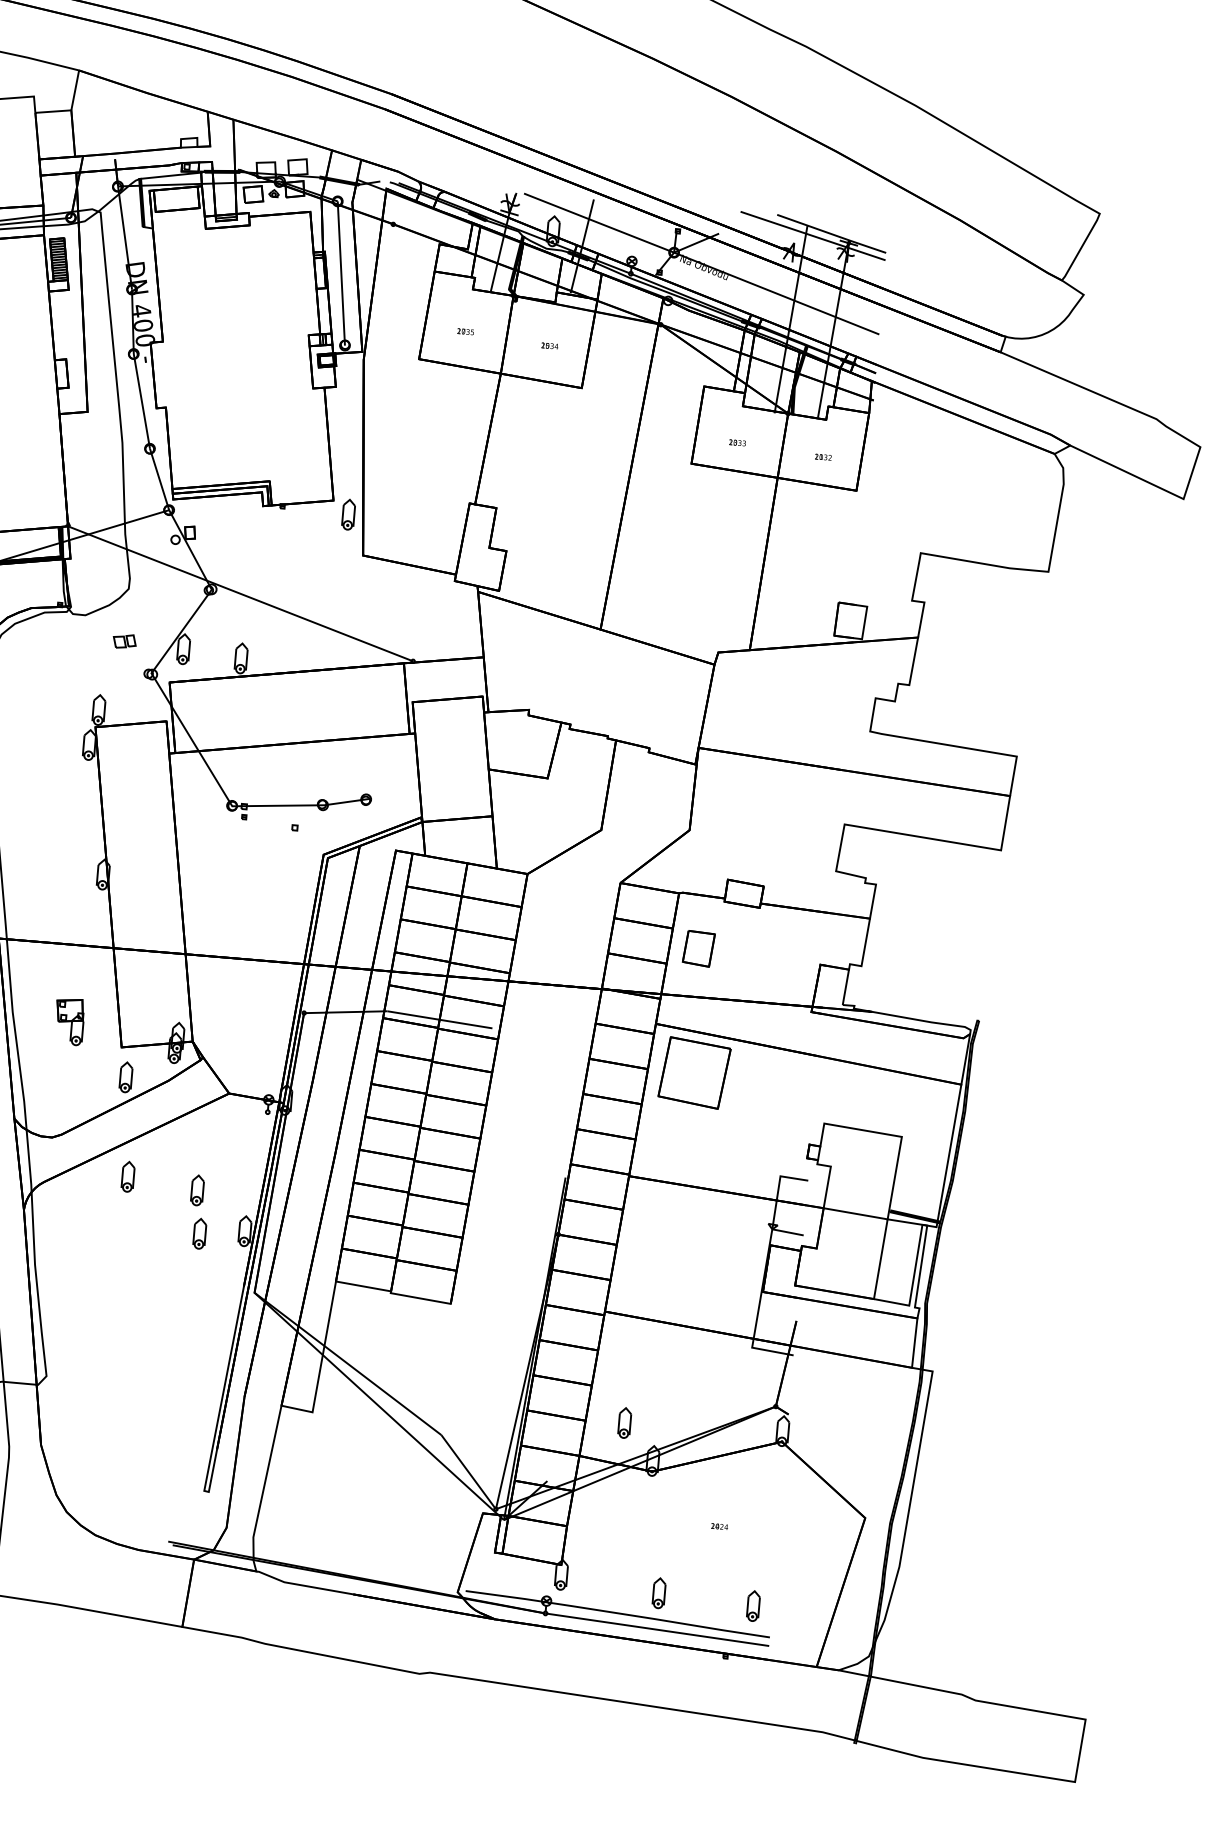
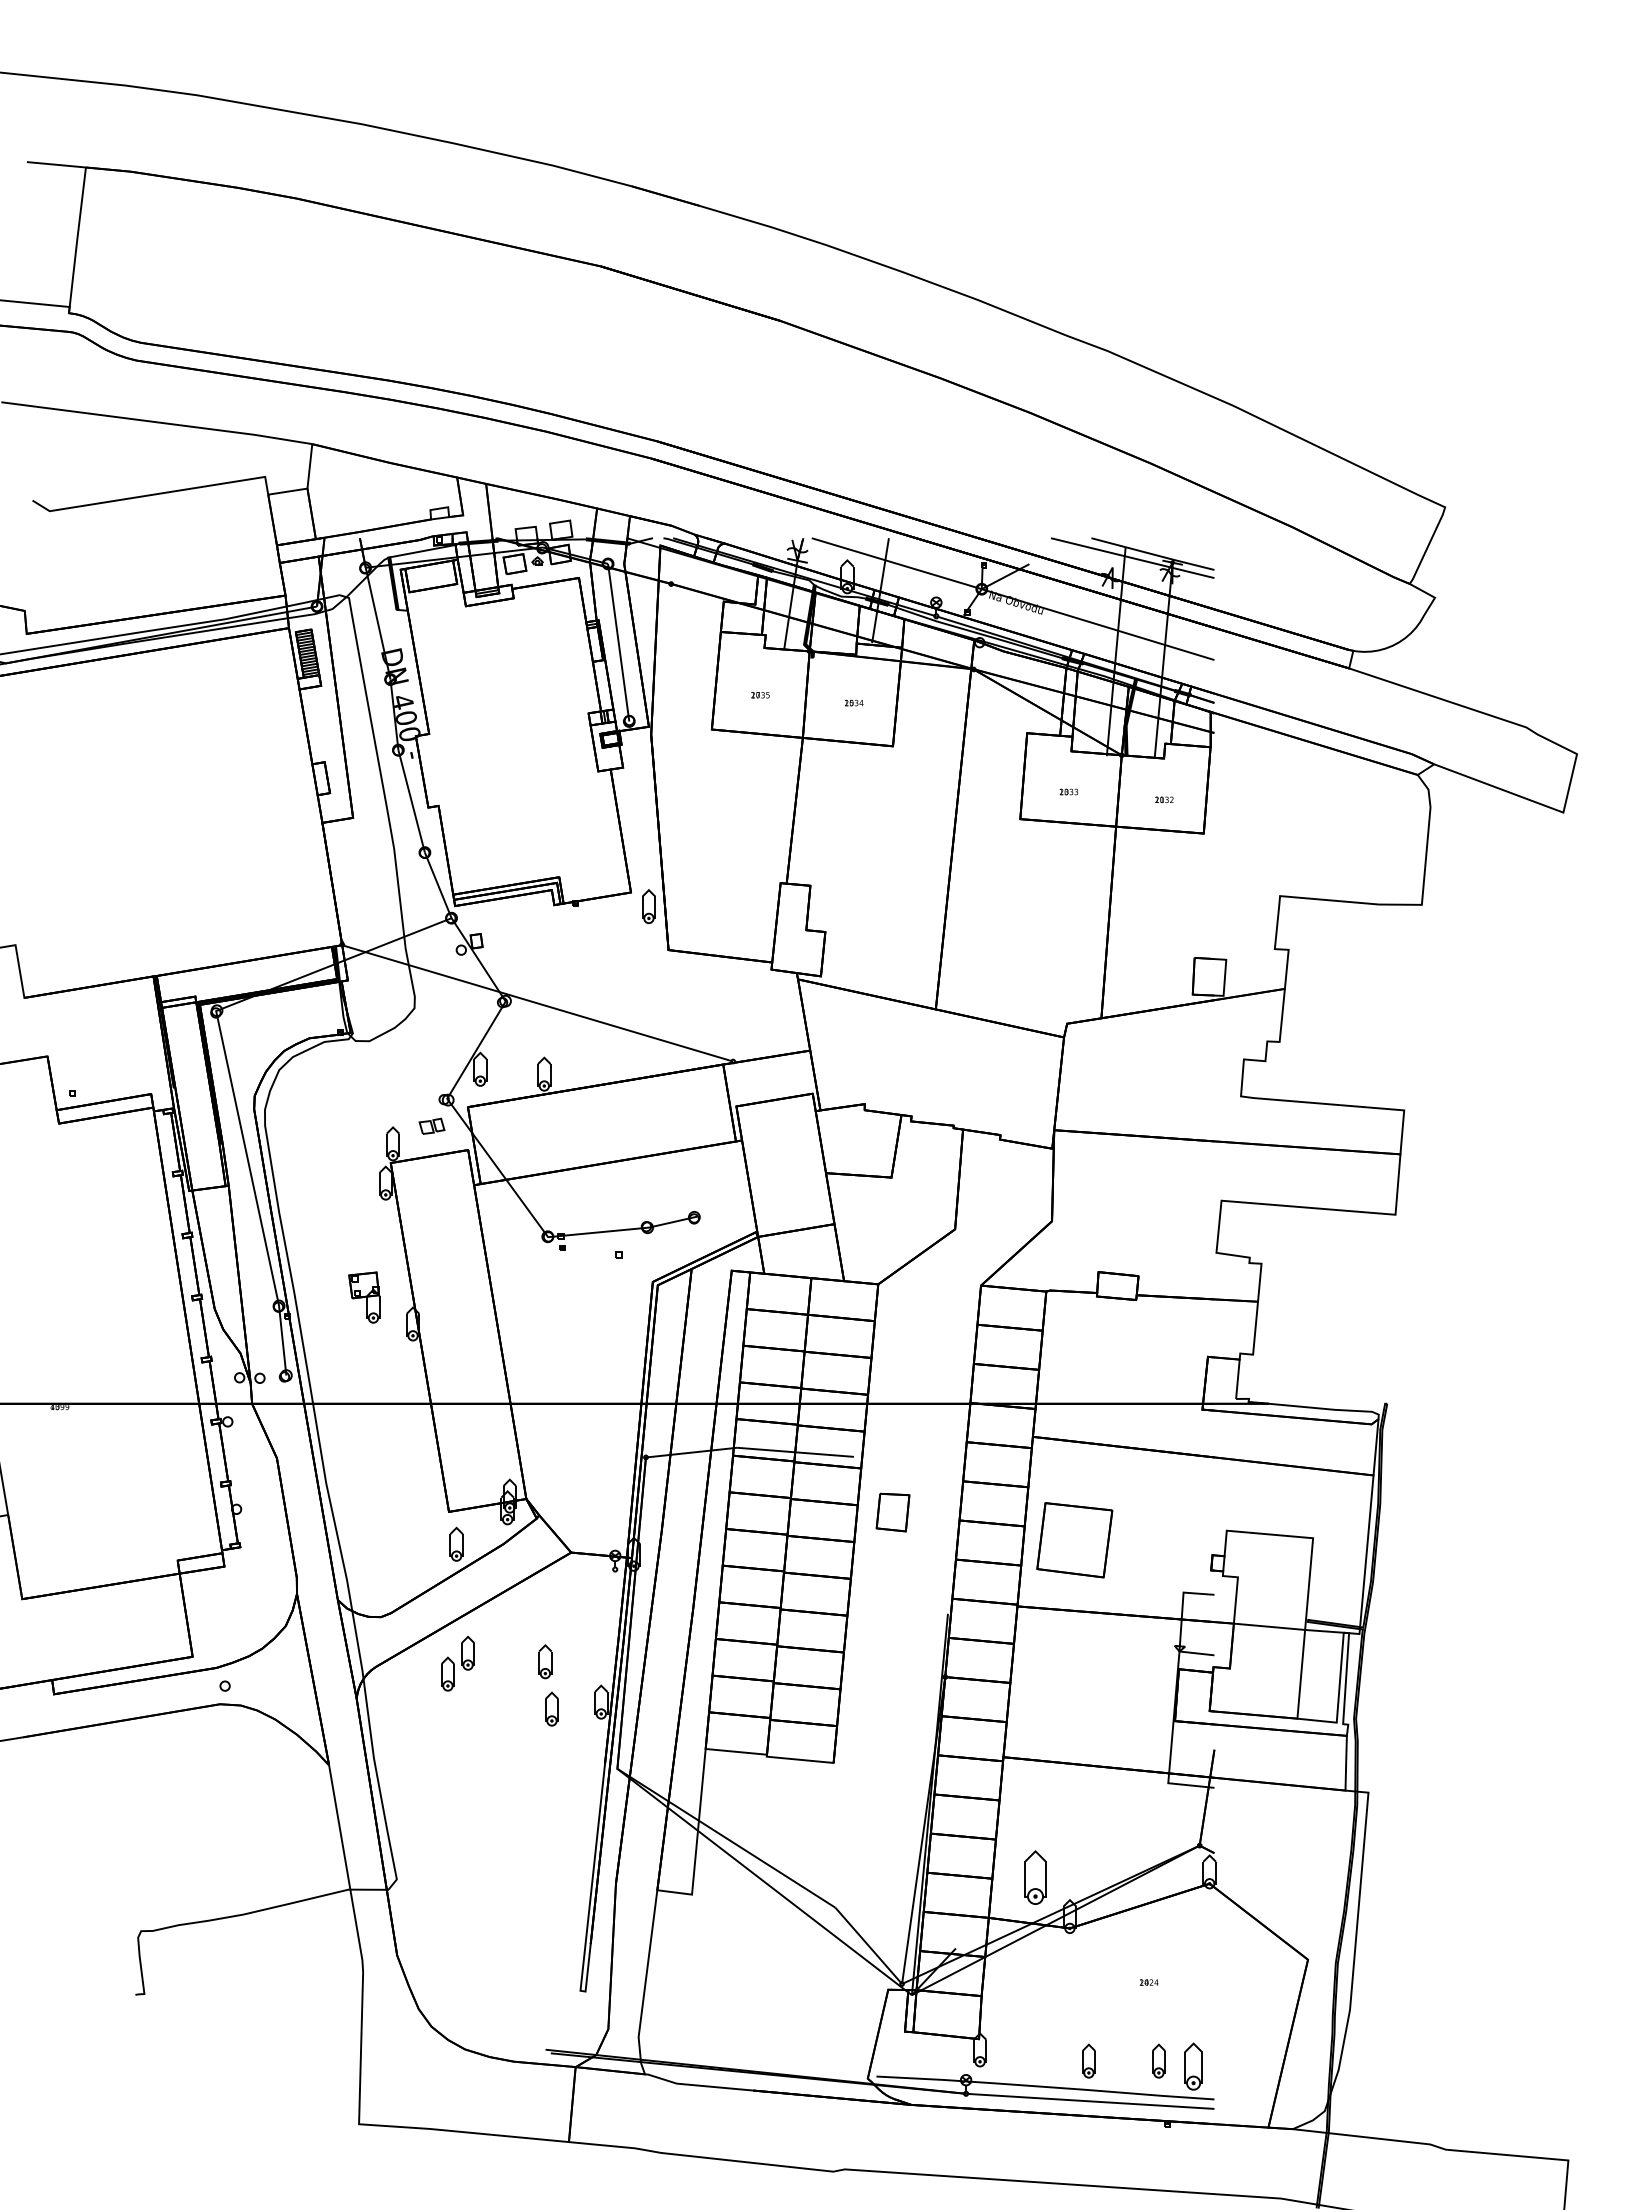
part: (124, 640) -> (431, 1125), moved
part: (698, 948) -> (892, 1512), moved
part: (69, 1021) -> (364, 1297), moved
part: (694, 1073) -> (1074, 1540), moved
part: (108, 1193) -> (447, 1673), added
part: (624, 1422) -> (1035, 1877), size x1.6
part: (722, 1597) -> (1158, 2060), added
part: (753, 1606) -> (1193, 2066), size x1.4

